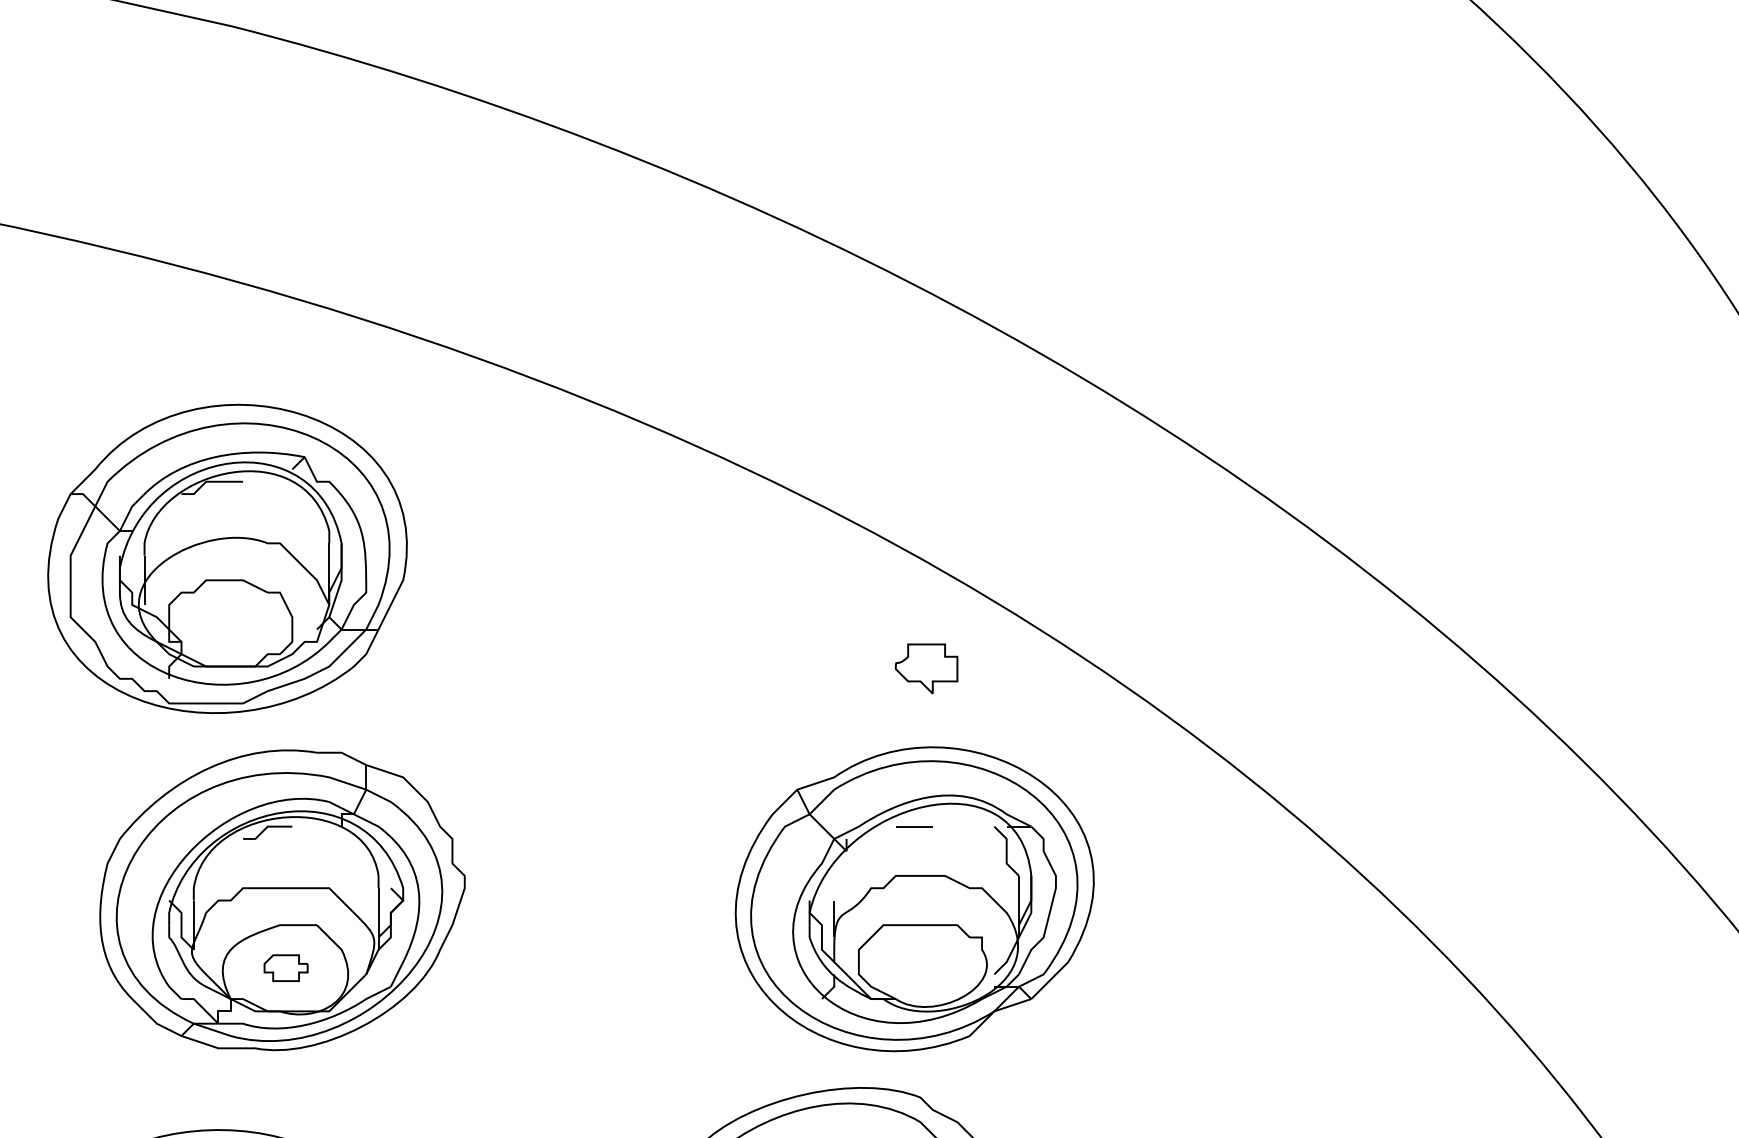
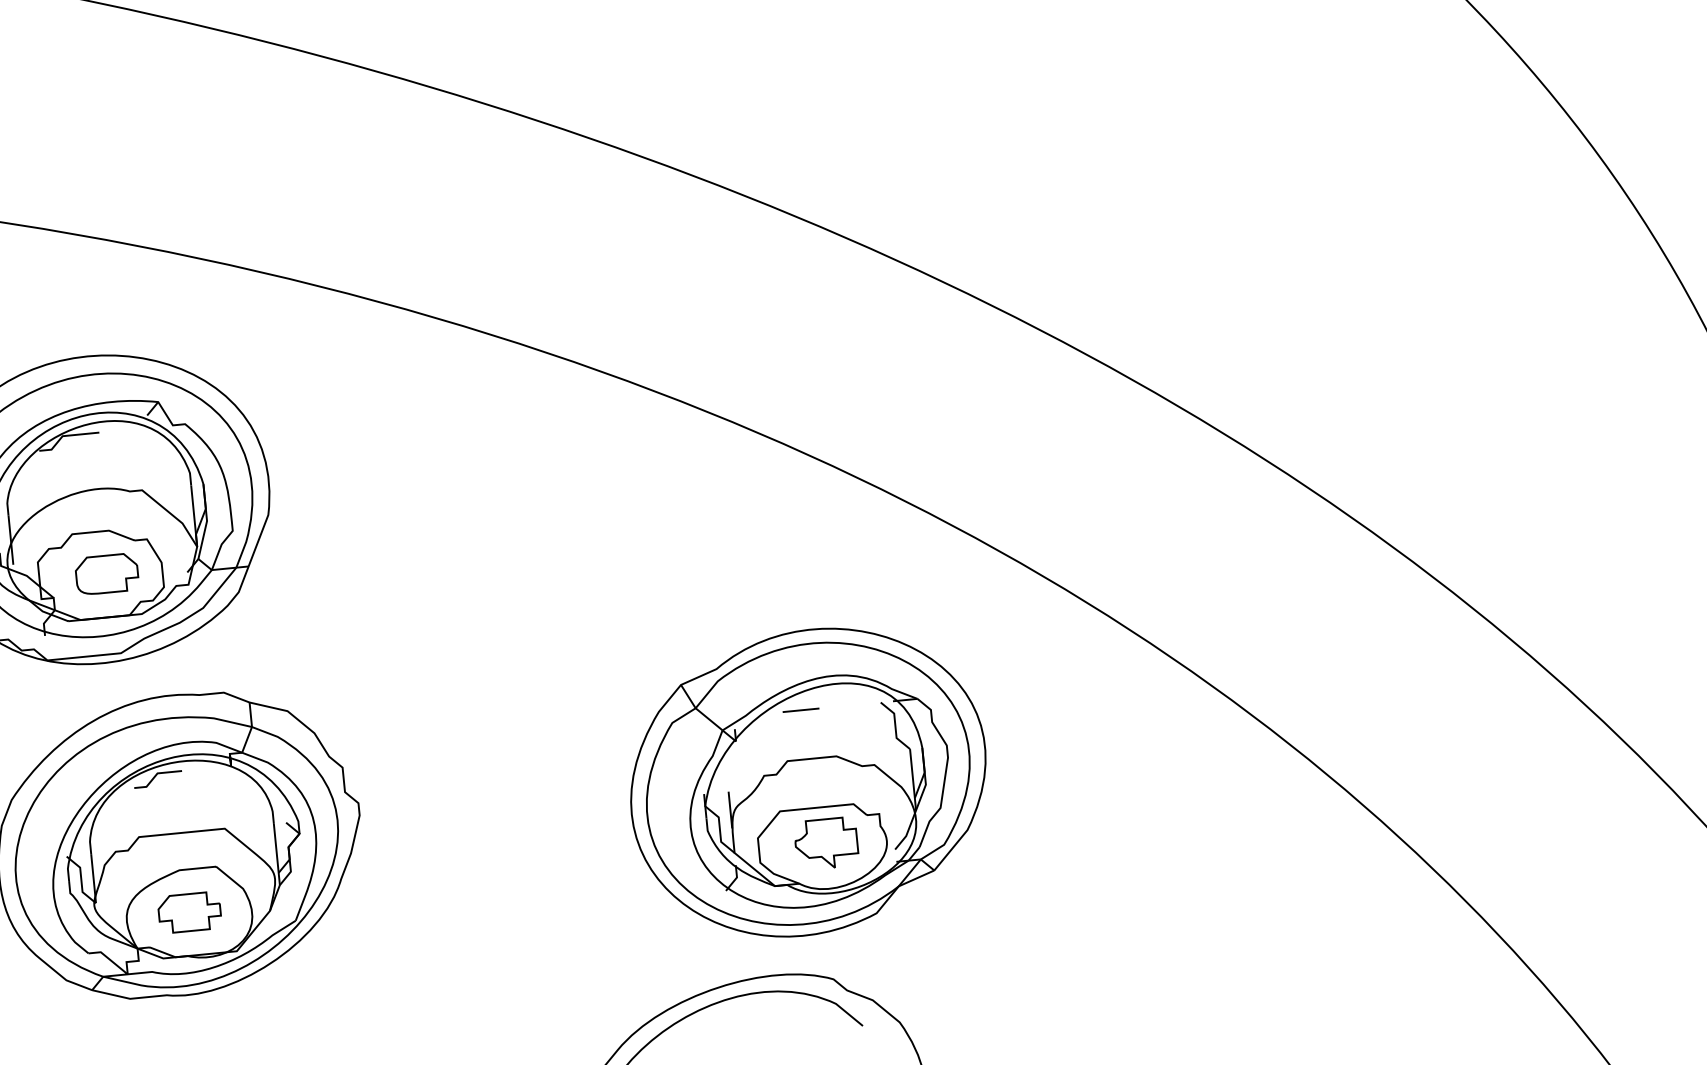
part: (236, 623) -> (106, 574), added
part: (926, 668) -> (826, 843), moved
part: (285, 967) -> (188, 911), size x1.43

